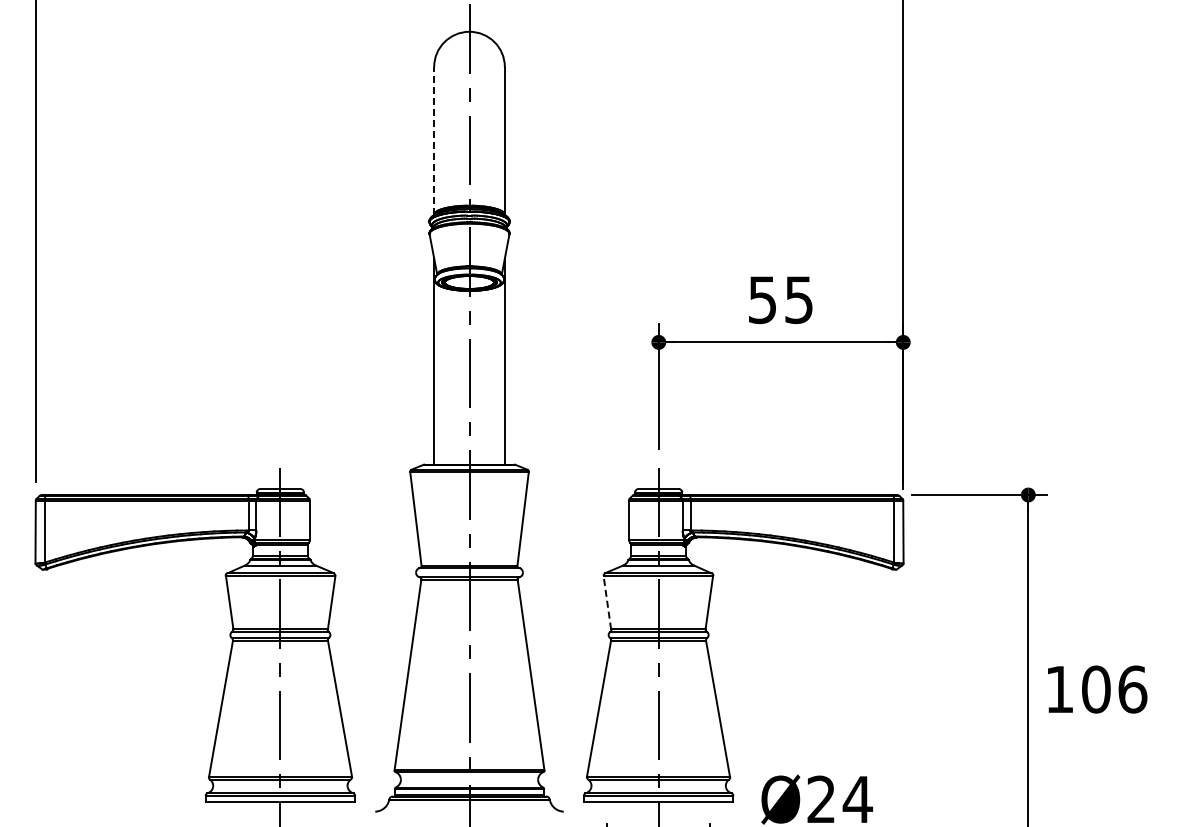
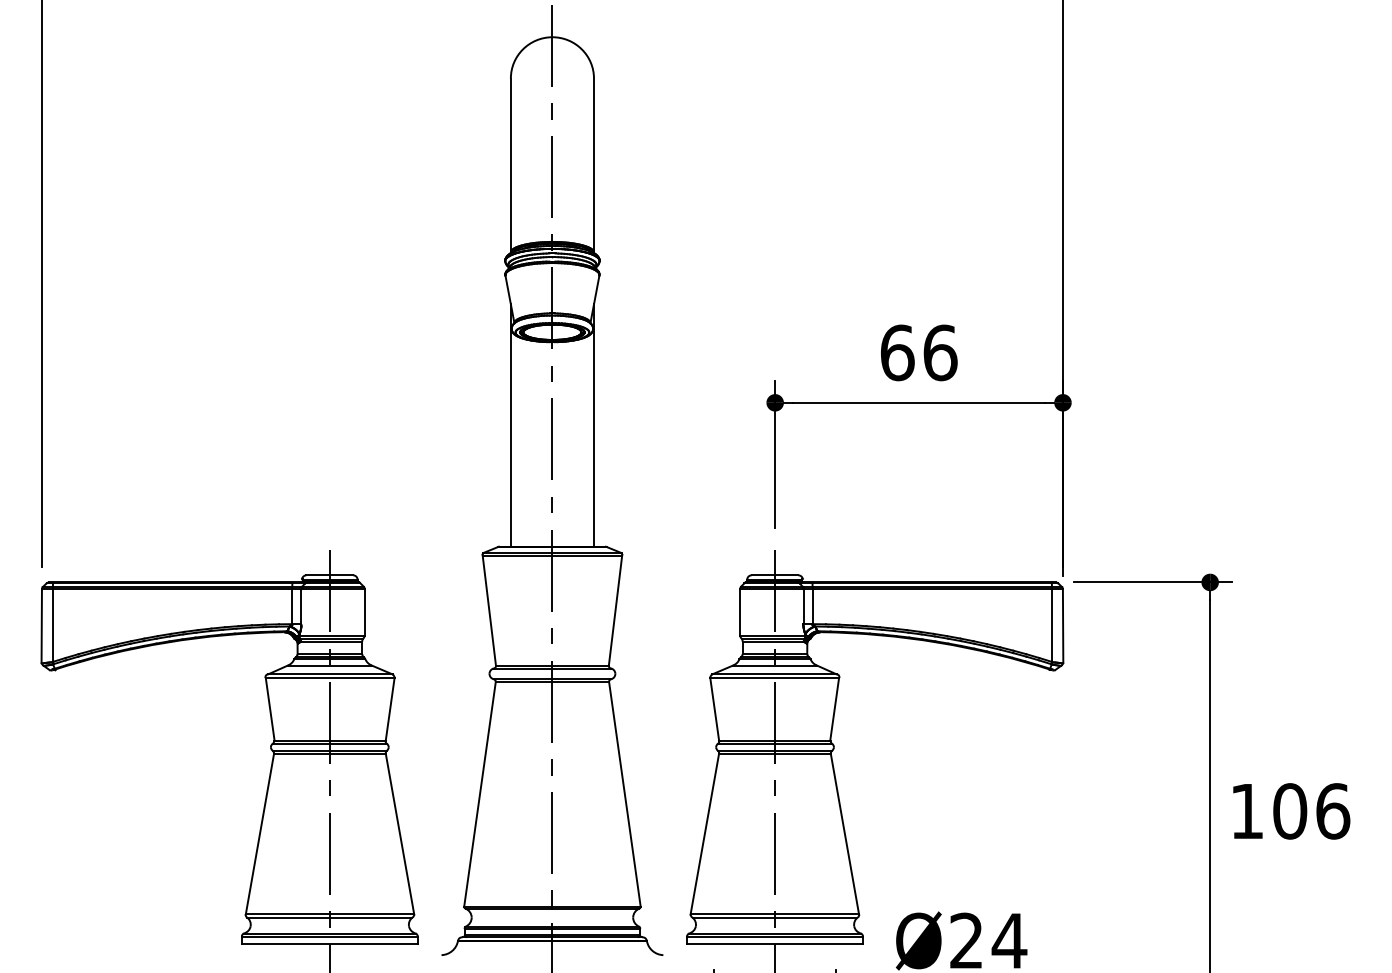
line: (434, 141) -> (511, 166), dashed -> solid
text: (780, 300) -> (918, 353), 55 -> 66
line: (607, 602) -> (714, 708), dashed -> solid

